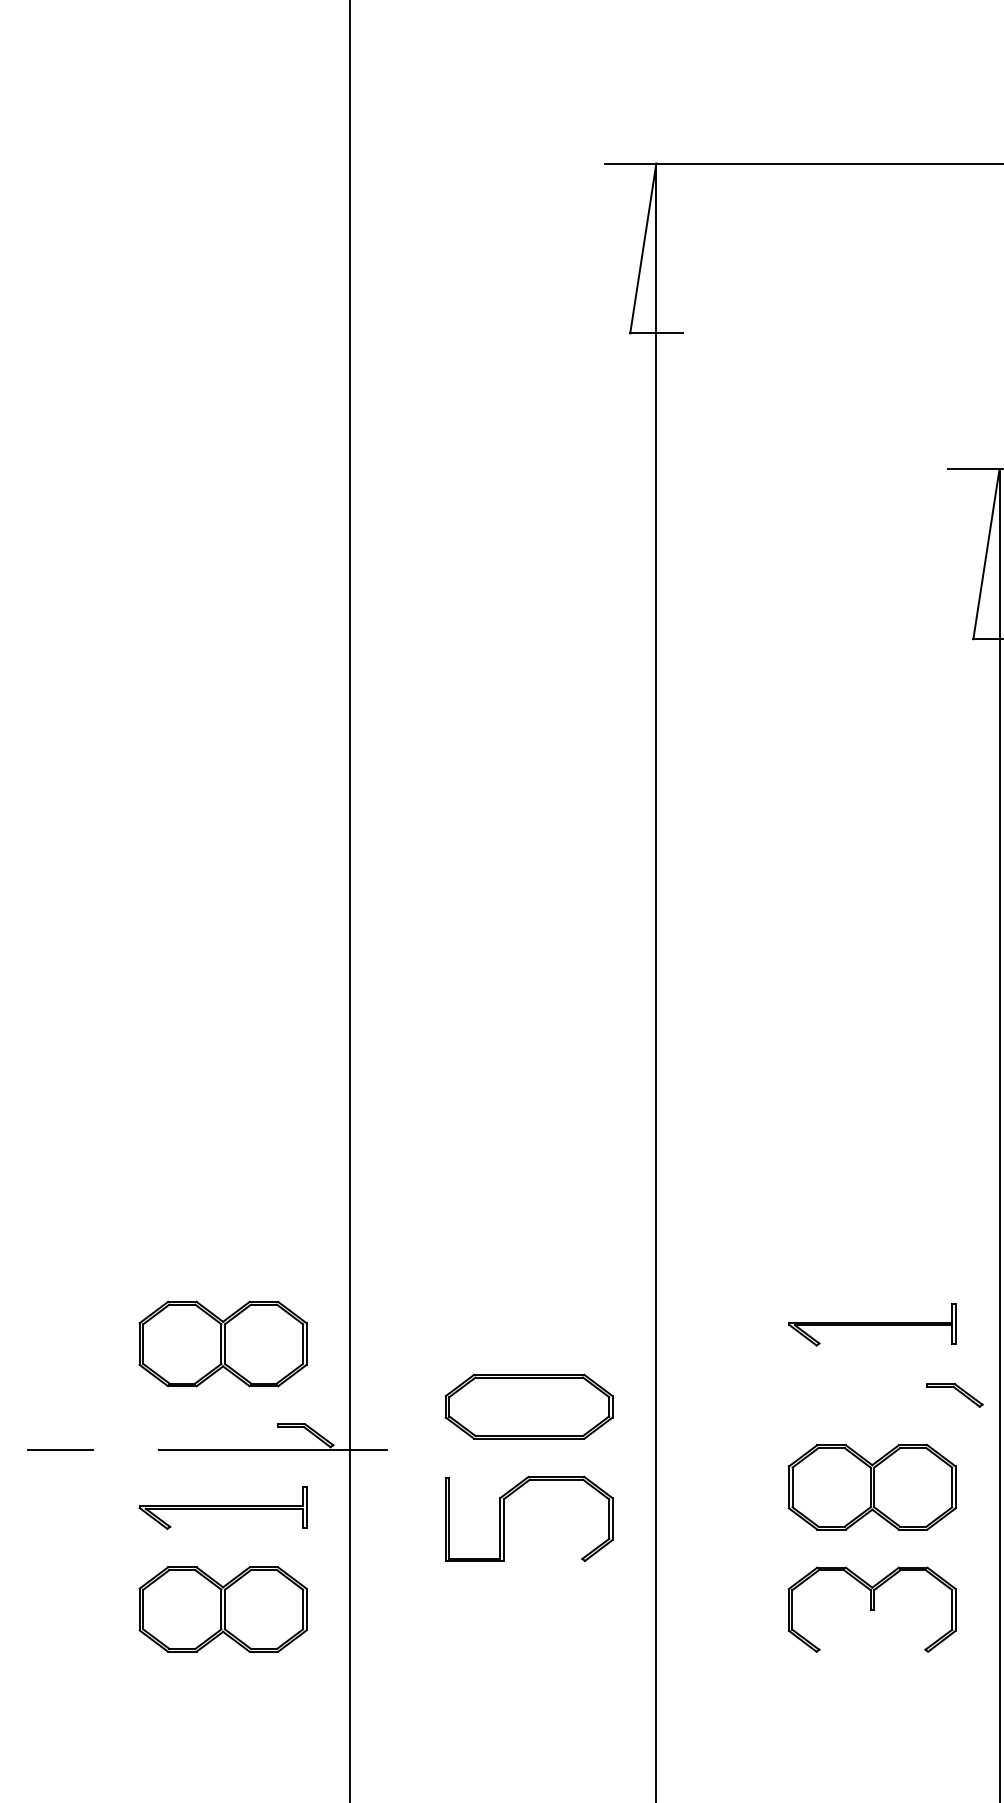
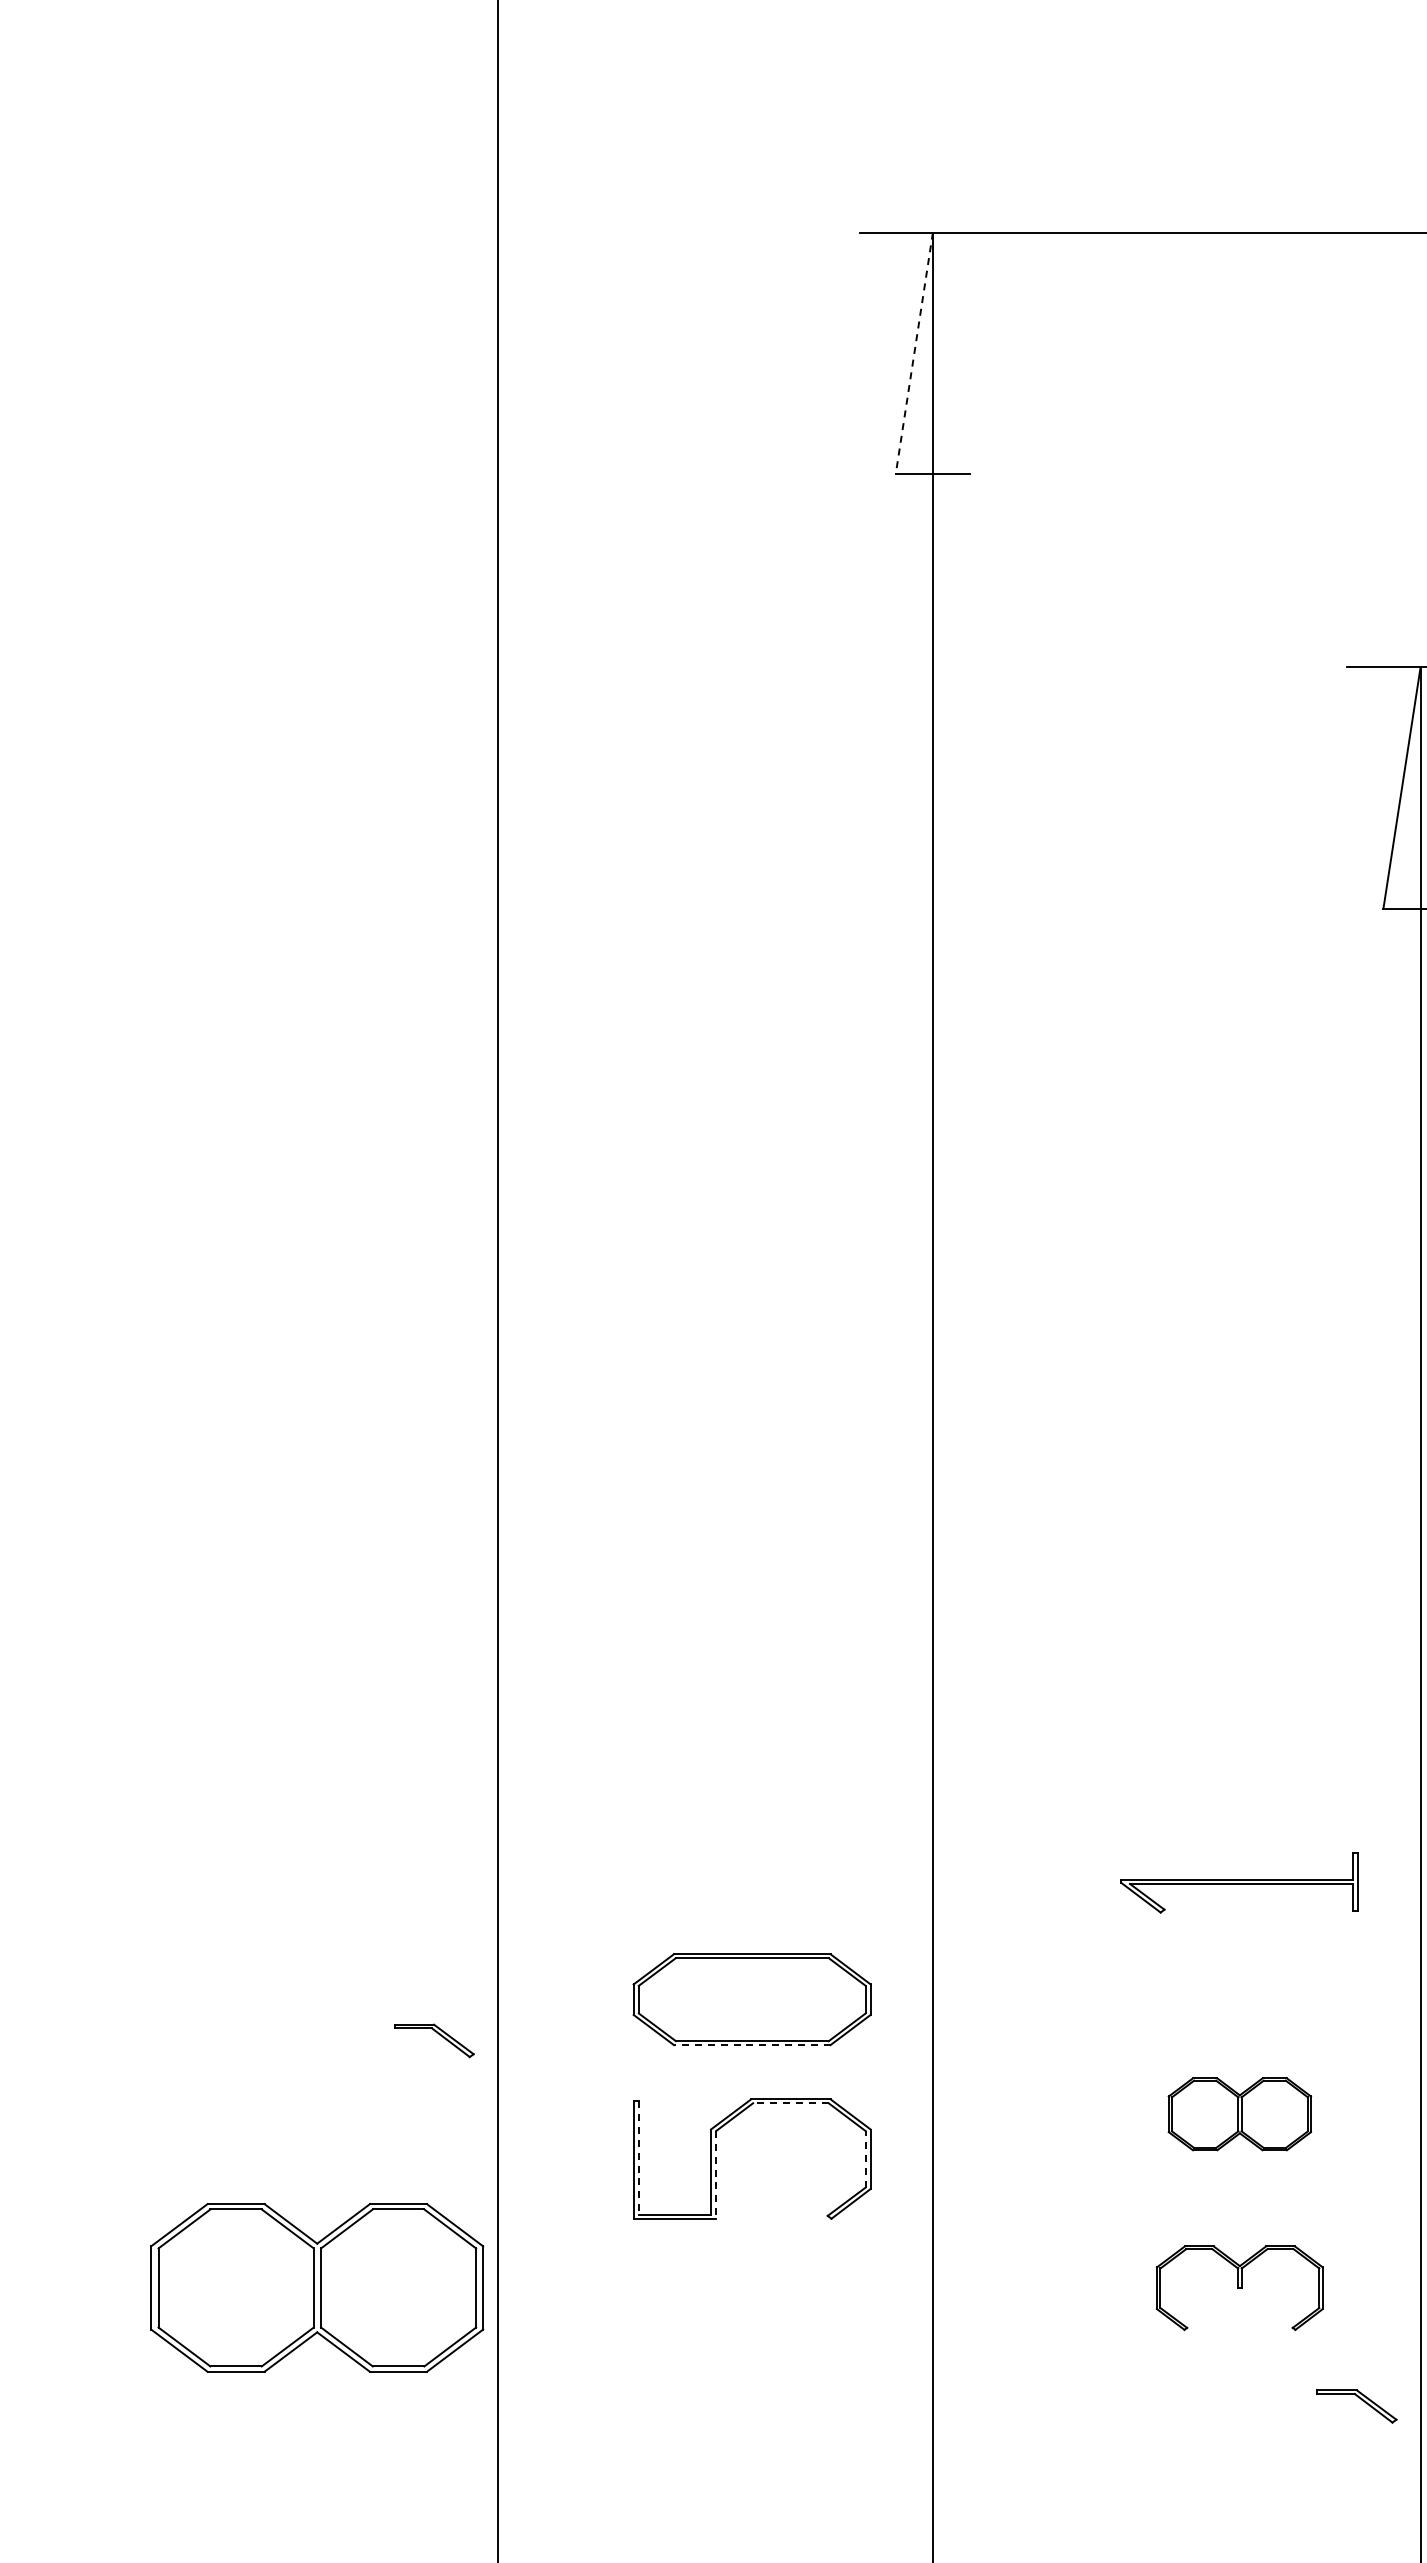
line: (643, 248) -> (914, 353), solid -> dashed
part: (222, 1344) -> (316, 1910), removed
part: (957, 1391) -> (1361, 2400), moved
line: (528, 1439) -> (751, 2045), solid -> dashed
line: (60, 1449) -> (86, 2060), removed
line: (272, 1449) -> (387, 2060), removed
line: (556, 1479) -> (790, 2103), solid -> dashed
part: (872, 1487) -> (1239, 2114), size x0.6
part: (222, 1508) -> (316, 2143), removed
line: (449, 1518) -> (638, 2158), solid -> dashed
line: (608, 1518) -> (865, 2158), solid -> dashed
line: (504, 1530) -> (716, 2175), solid -> dashed
part: (222, 1609) -> (316, 2287), size x1.4
part: (872, 1609) -> (1239, 2287), size x0.7

